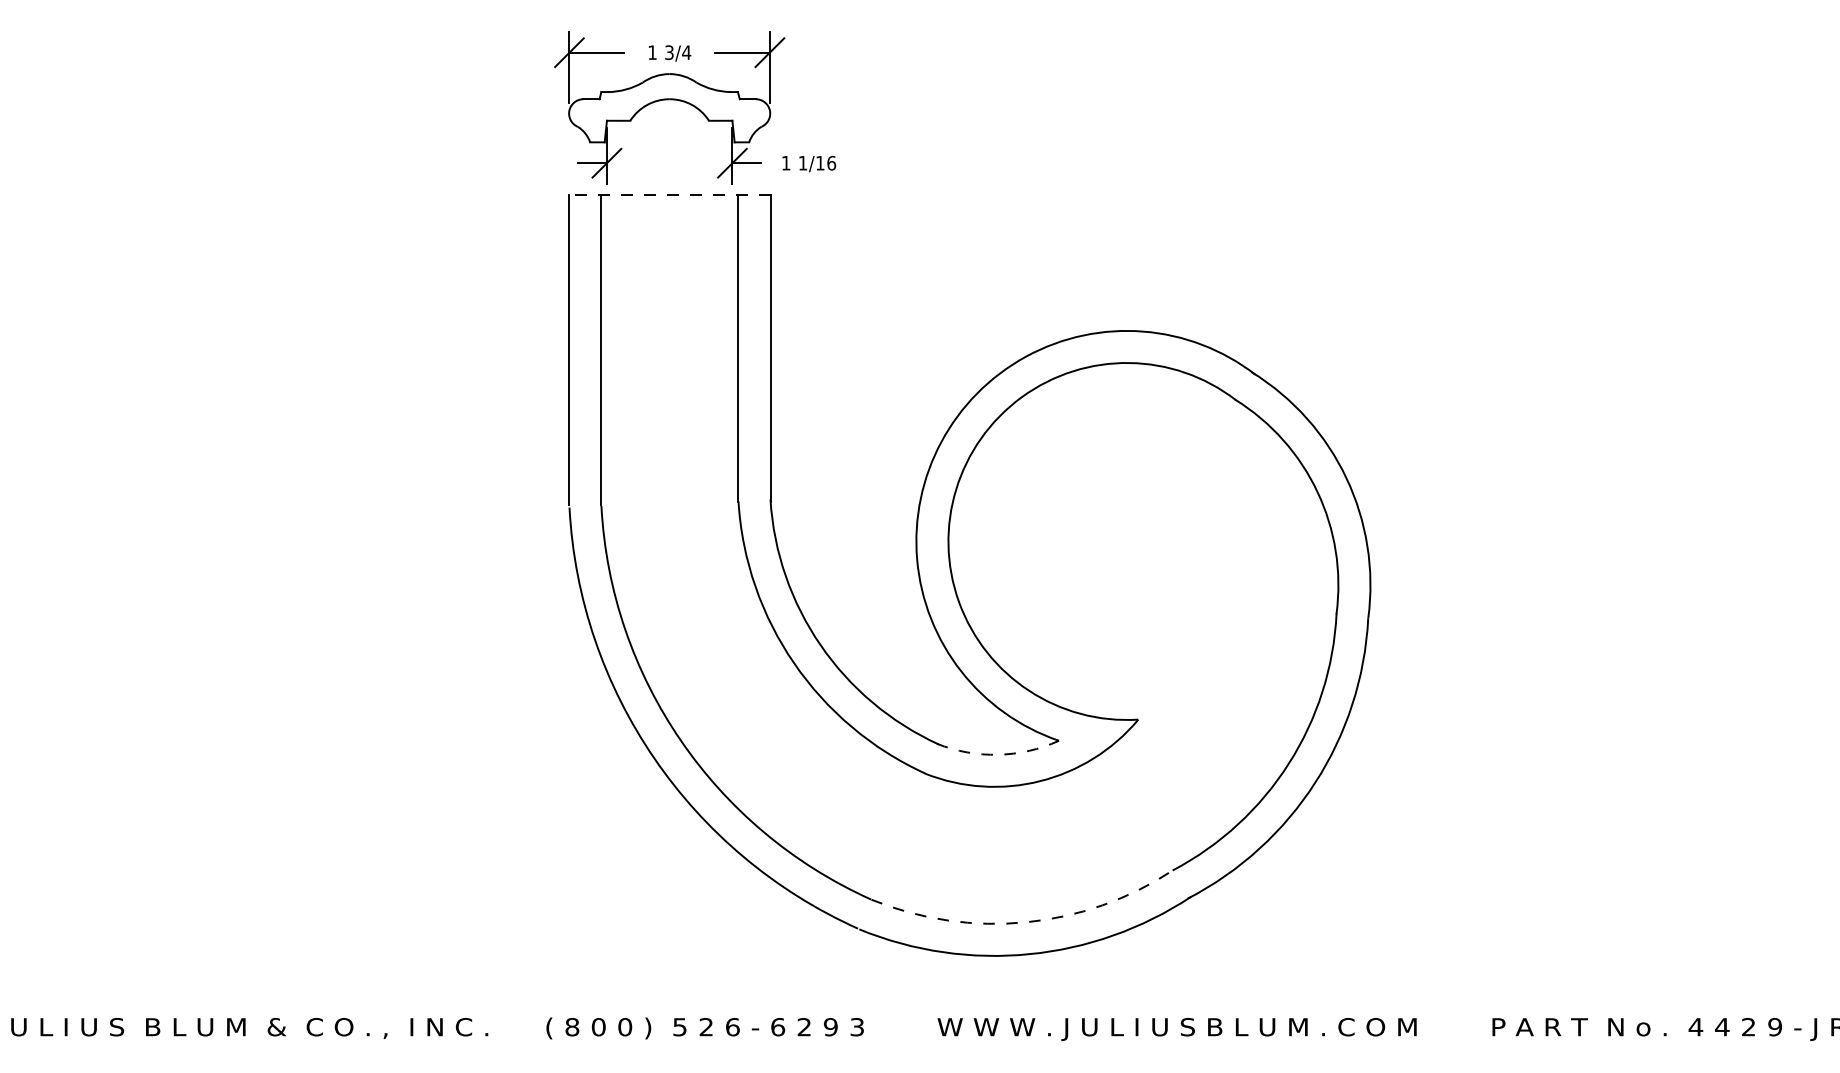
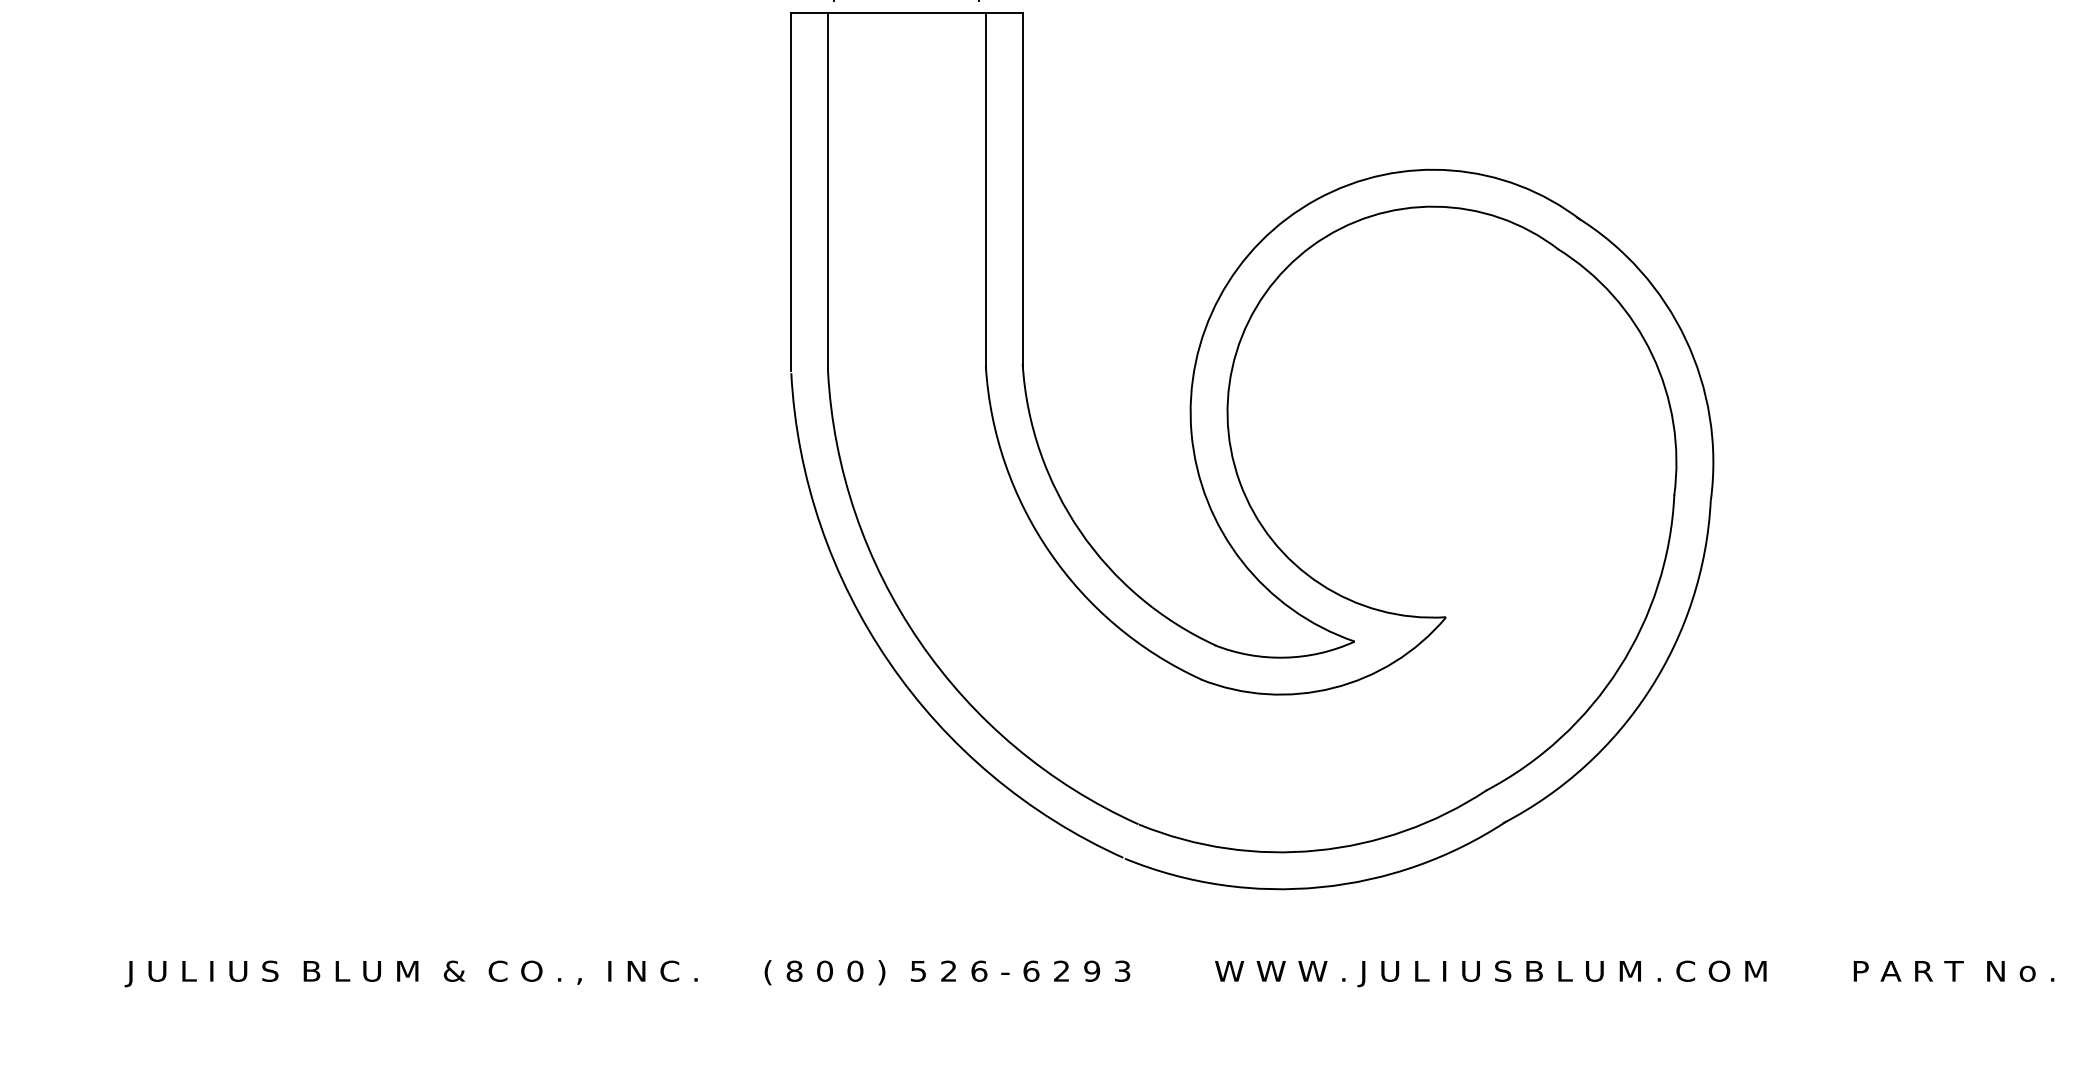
line: (669, 194) -> (906, 12), dashed -> solid
arc: (998, 754) -> (1285, 657), dashed -> solid
arc: (1026, 922) -> (1317, 850), dashed -> solid

